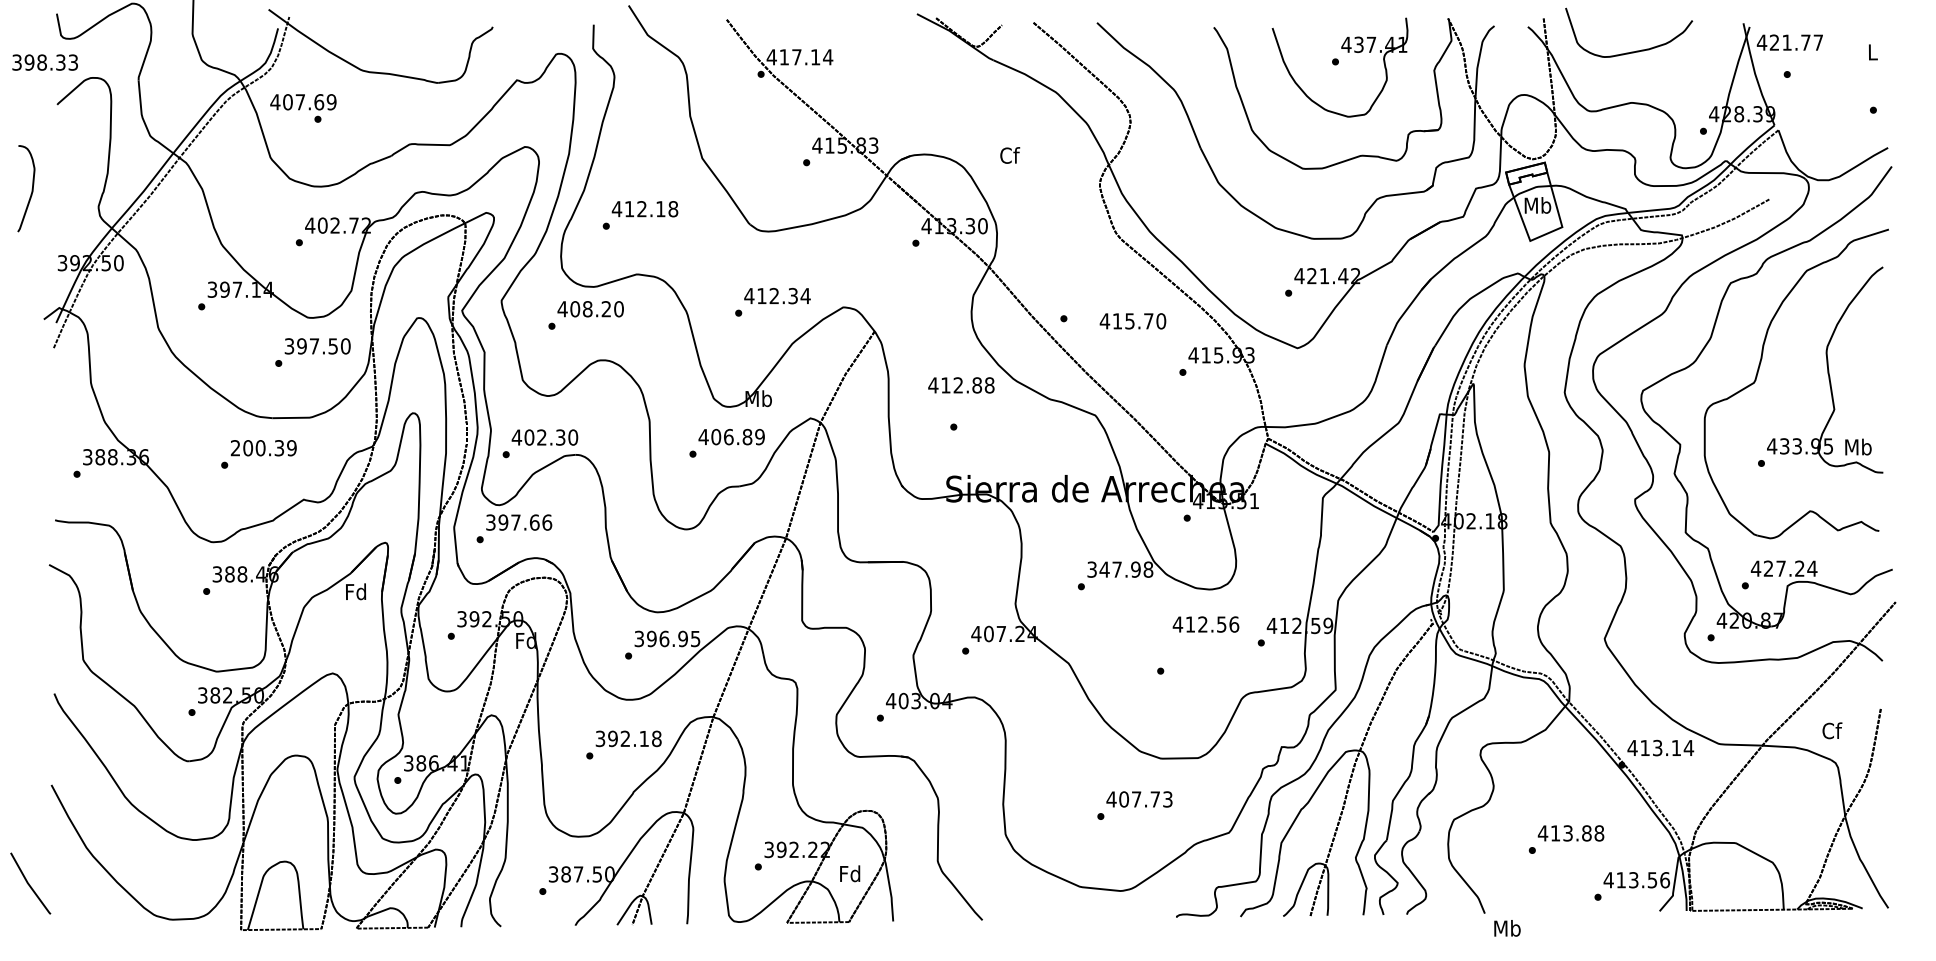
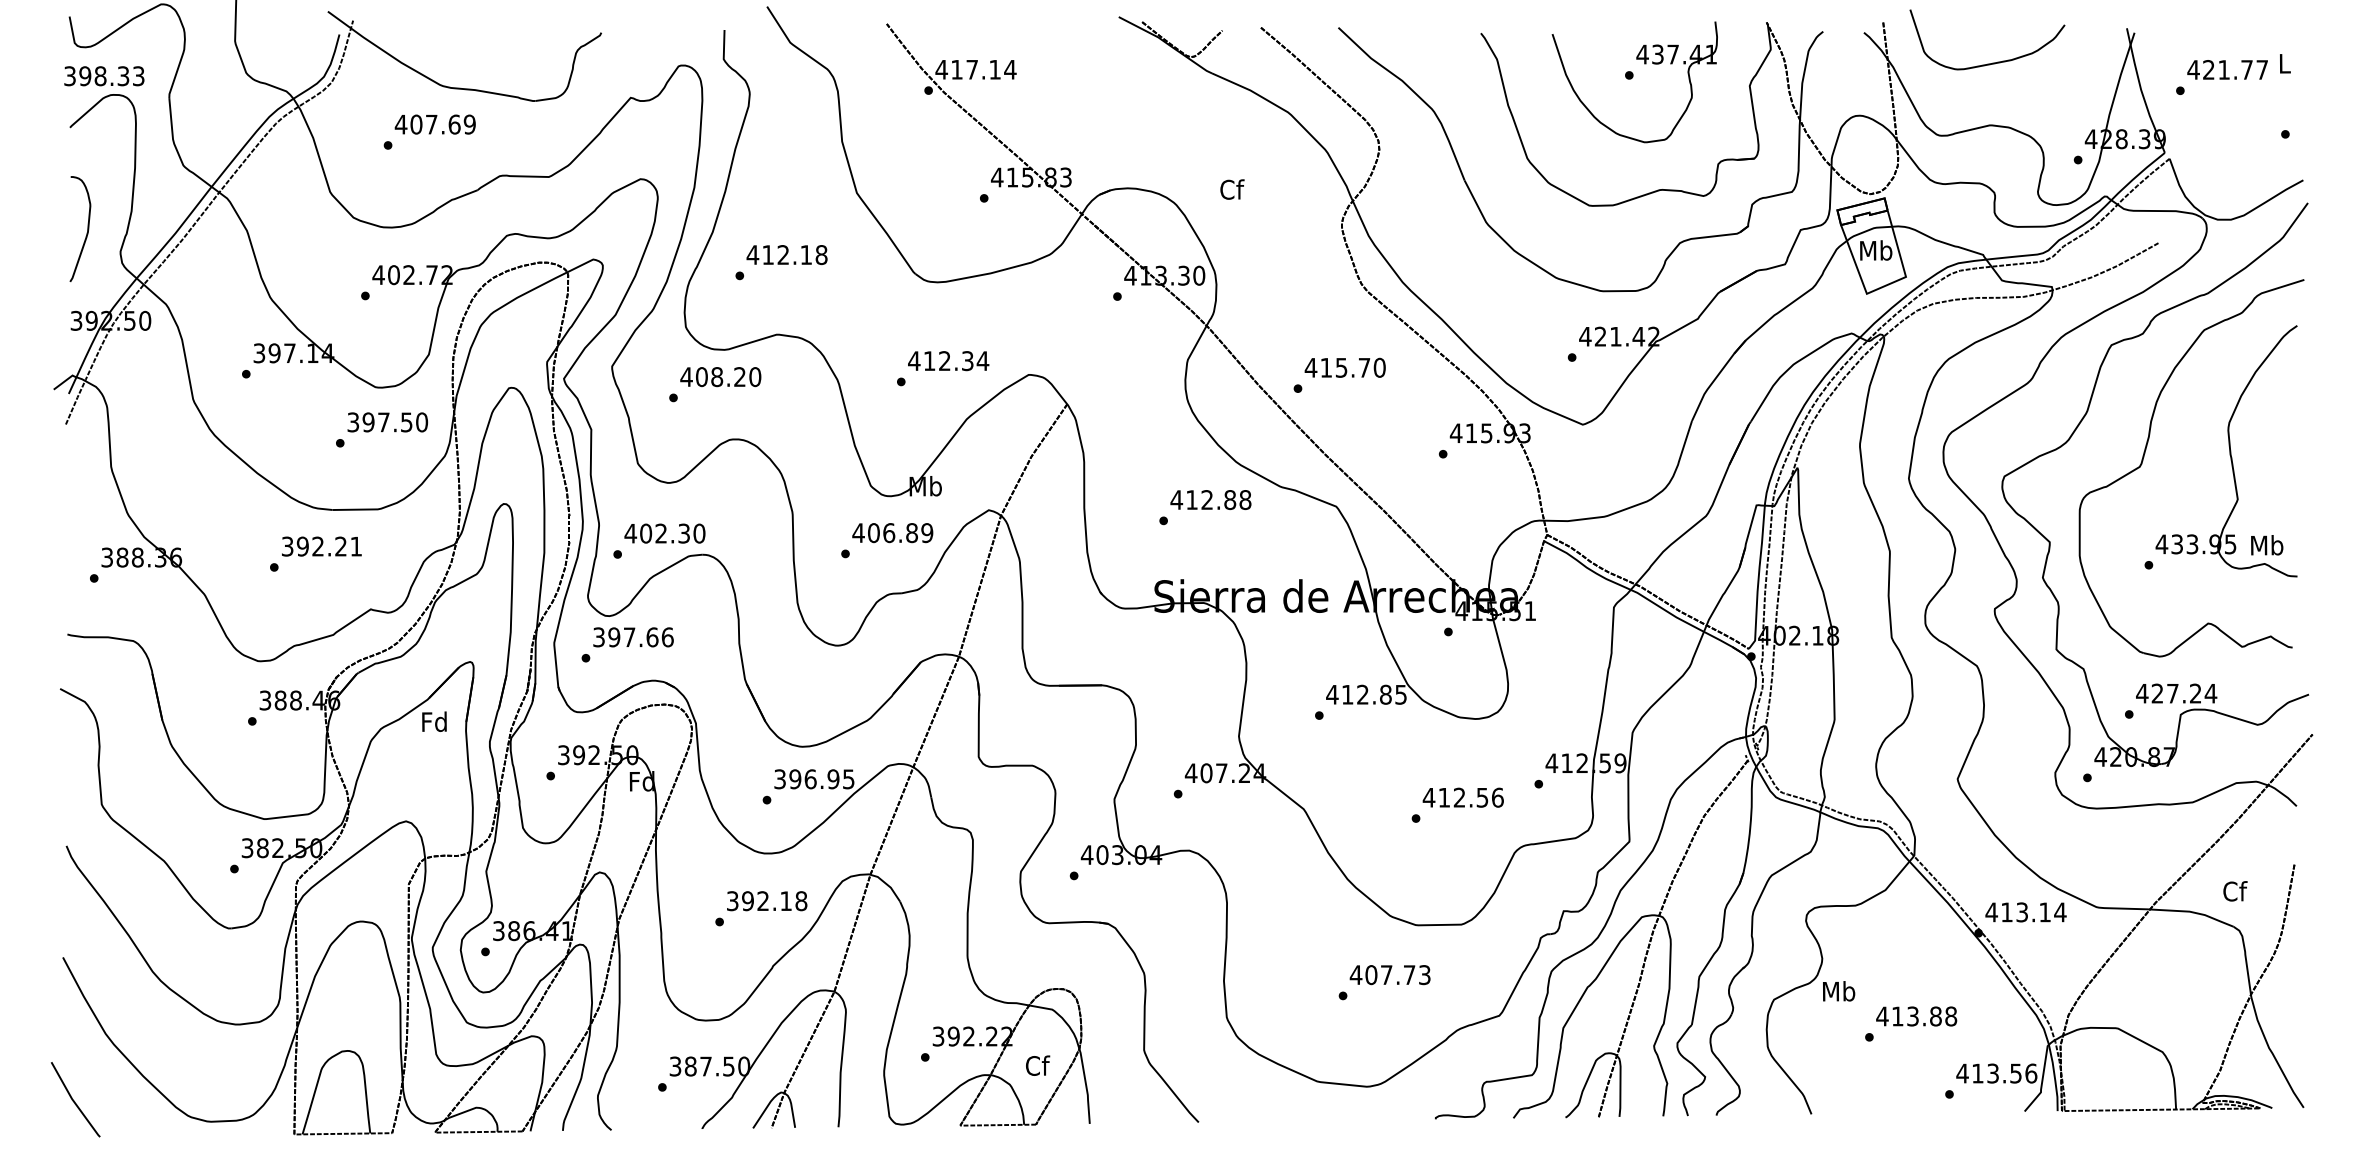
text: (1789, 42) -> (2227, 69), moved
text: (45, 62) -> (104, 76), moved
text: (302, 102) -> (434, 124), moved
curve: (31, 191) -> (86, 232), moved
text: (1132, 321) -> (1344, 367), moved
text: (961, 384) -> (1210, 499), moved
text: (264, 448) -> (322, 546), 200.39 -> 392.21
text: (1120, 569) -> (1366, 694), 347.98 -> 412.85
text: (1205, 624) -> (1462, 797), moved
text: (850, 873) -> (1037, 1065), Fd -> Cf
line: (29, 884) -> (74, 1100), moved
text: (1507, 928) -> (1839, 991), moved

